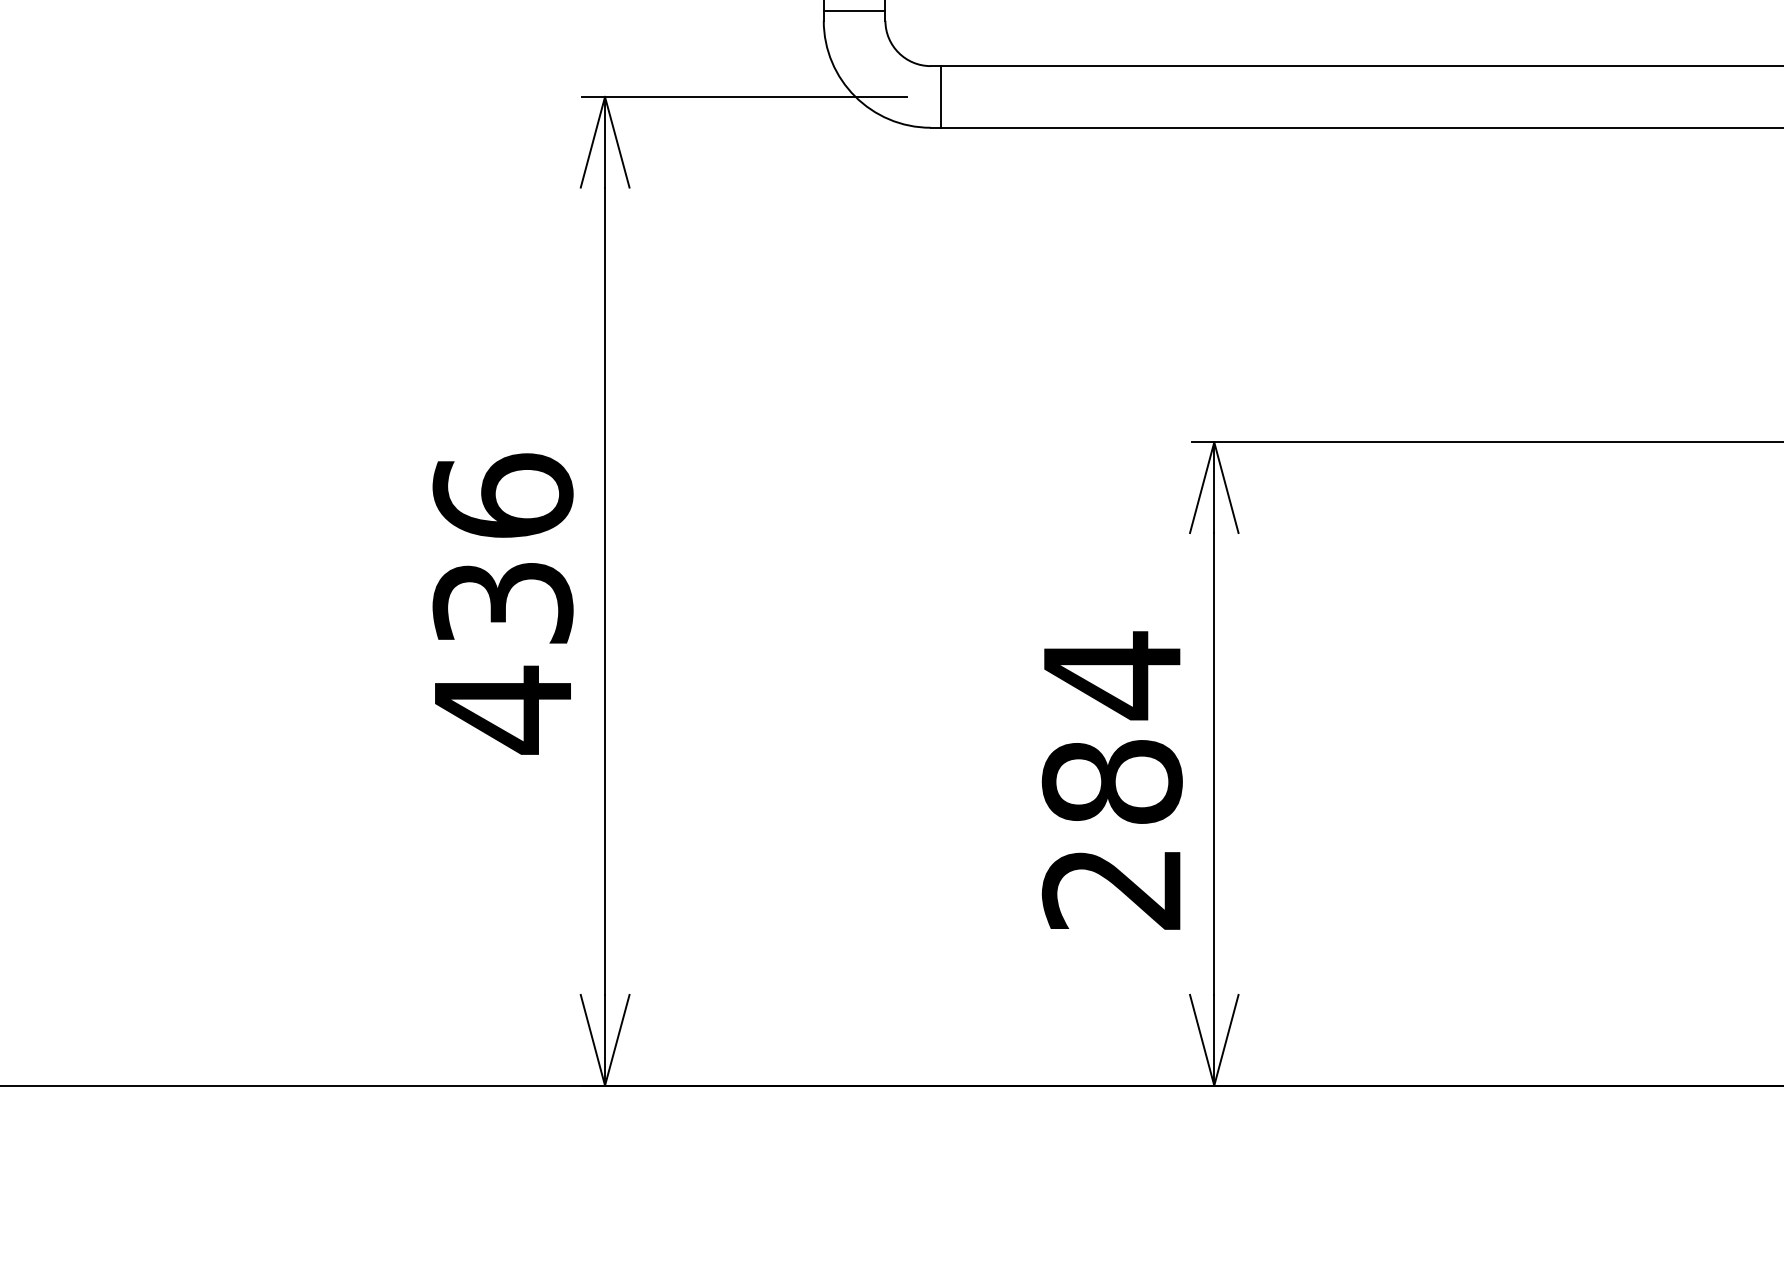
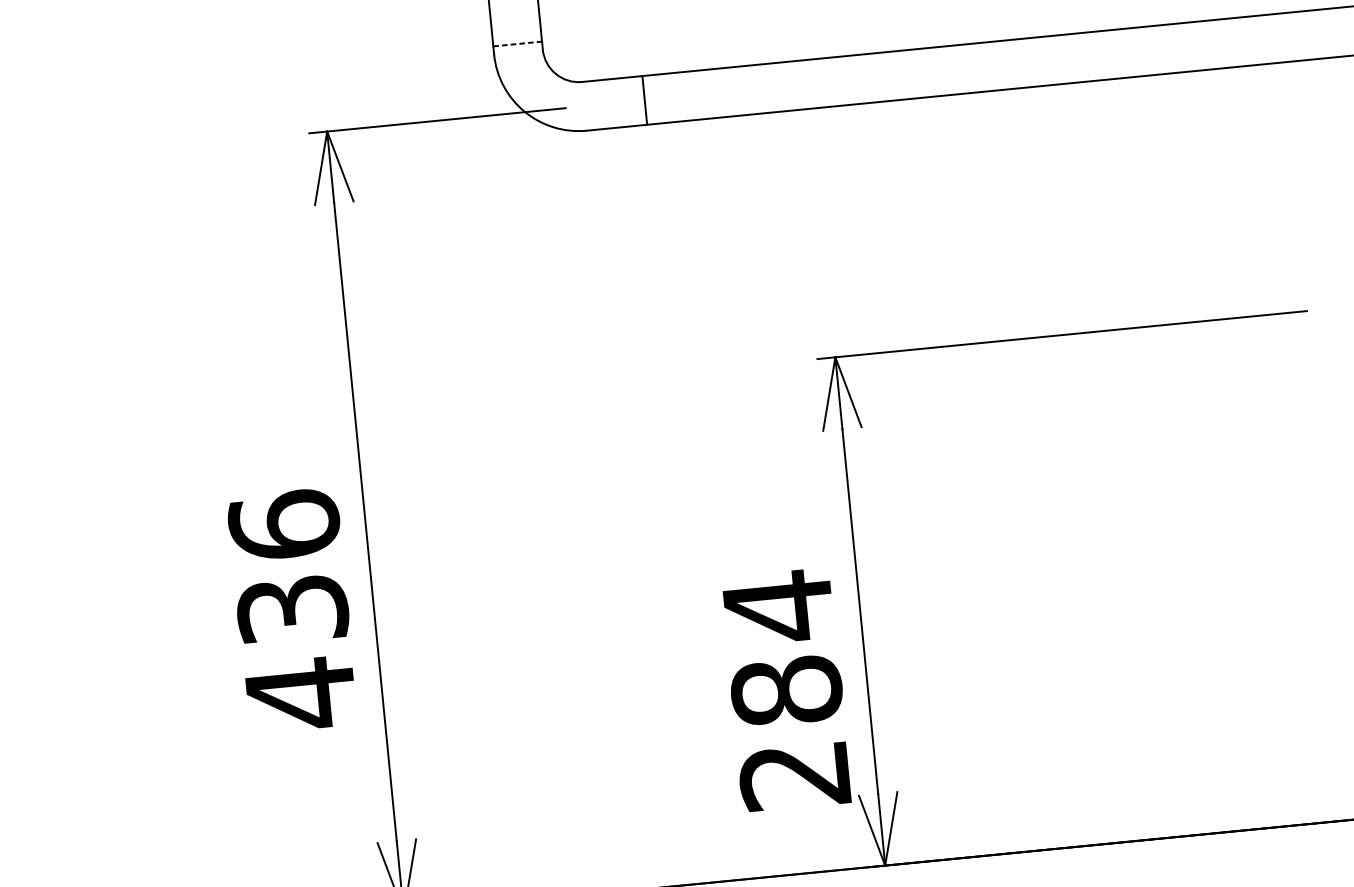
line: (854, 10) -> (517, 43), solid -> dashed
line: (940, 96) -> (644, 100), moved
text: (502, 603) -> (292, 610), moved
text: (1111, 780) -> (786, 690), moved

